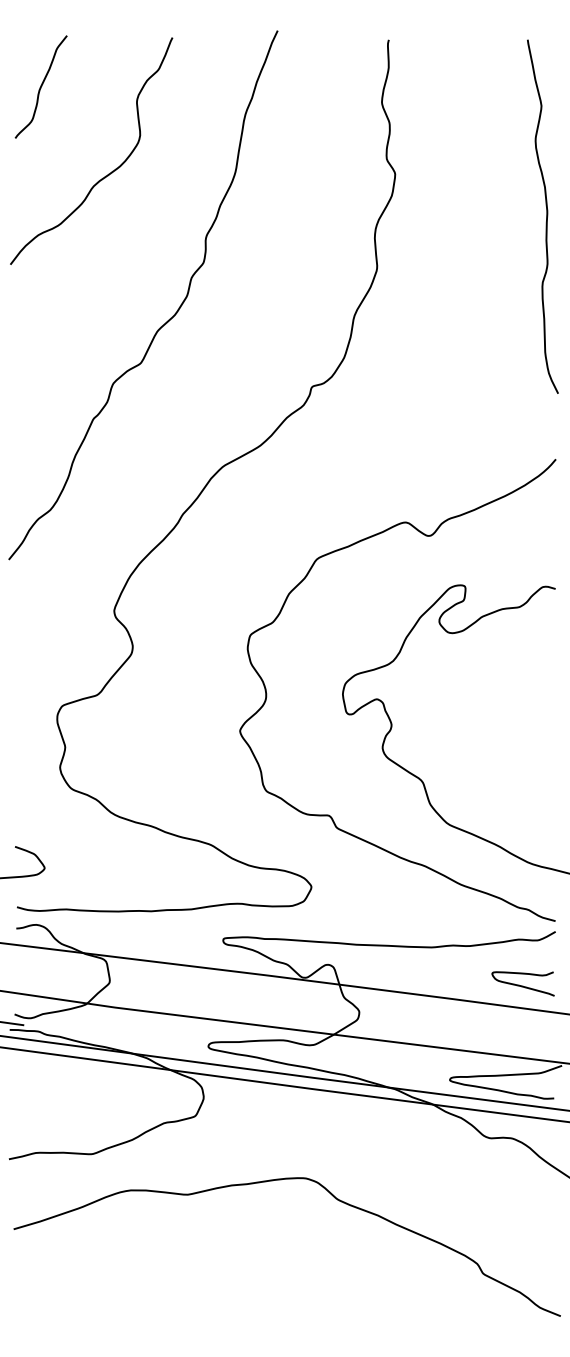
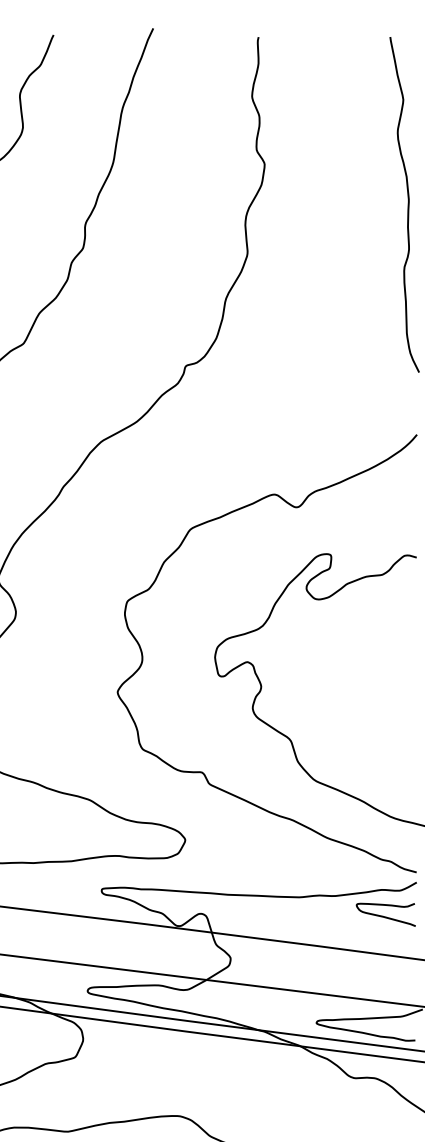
curve: (522, 985) -> (385, 916), moved

